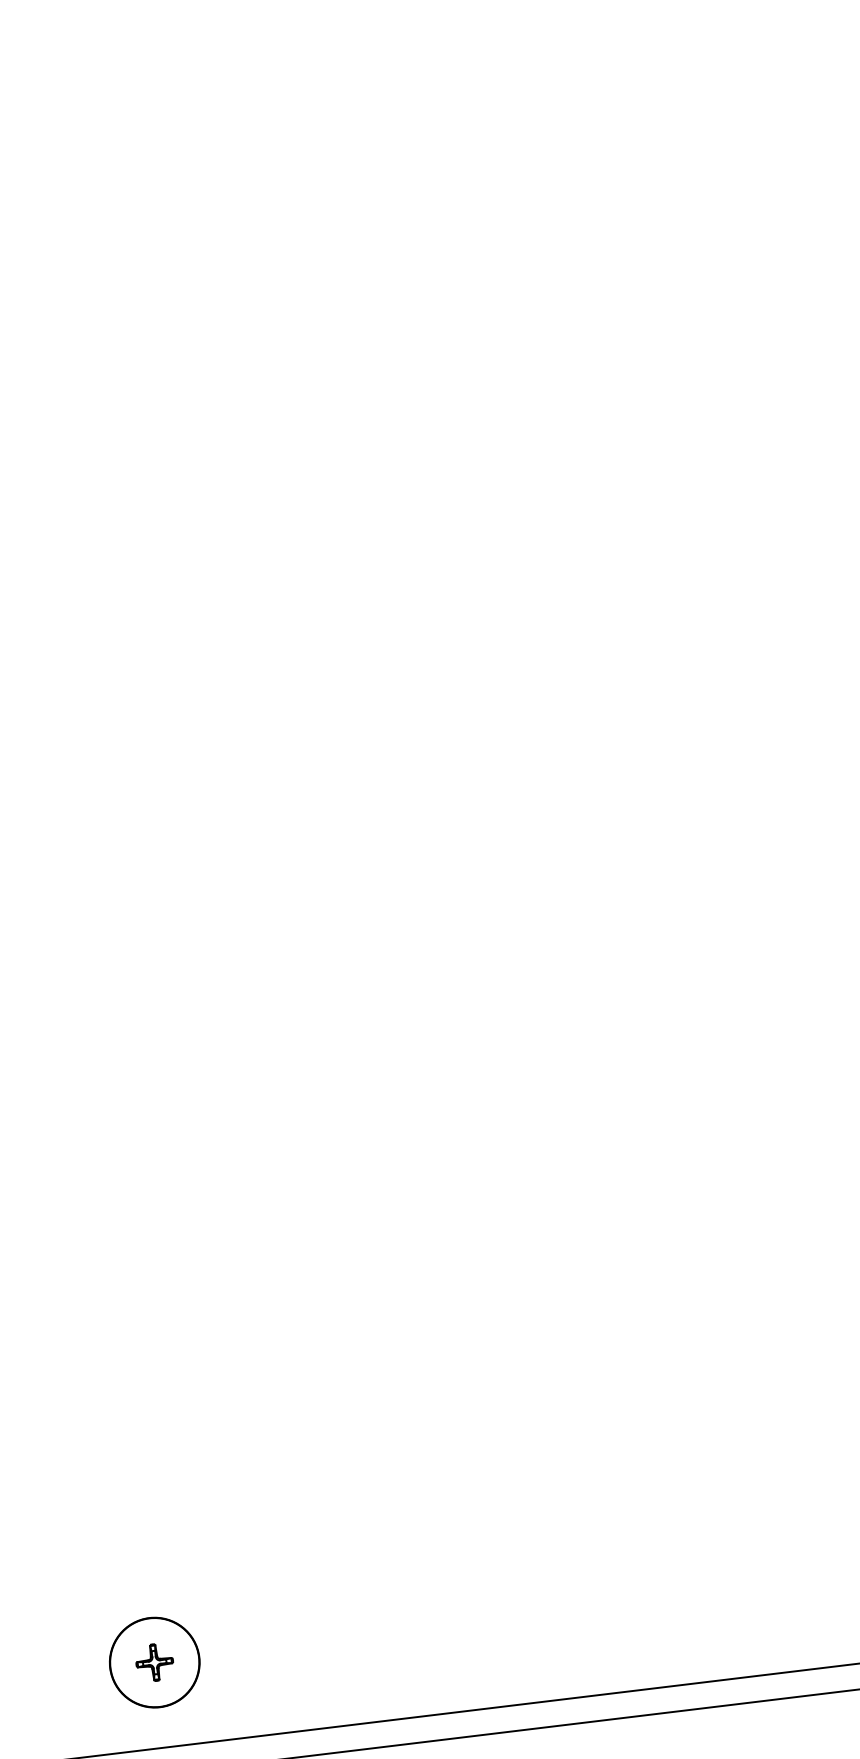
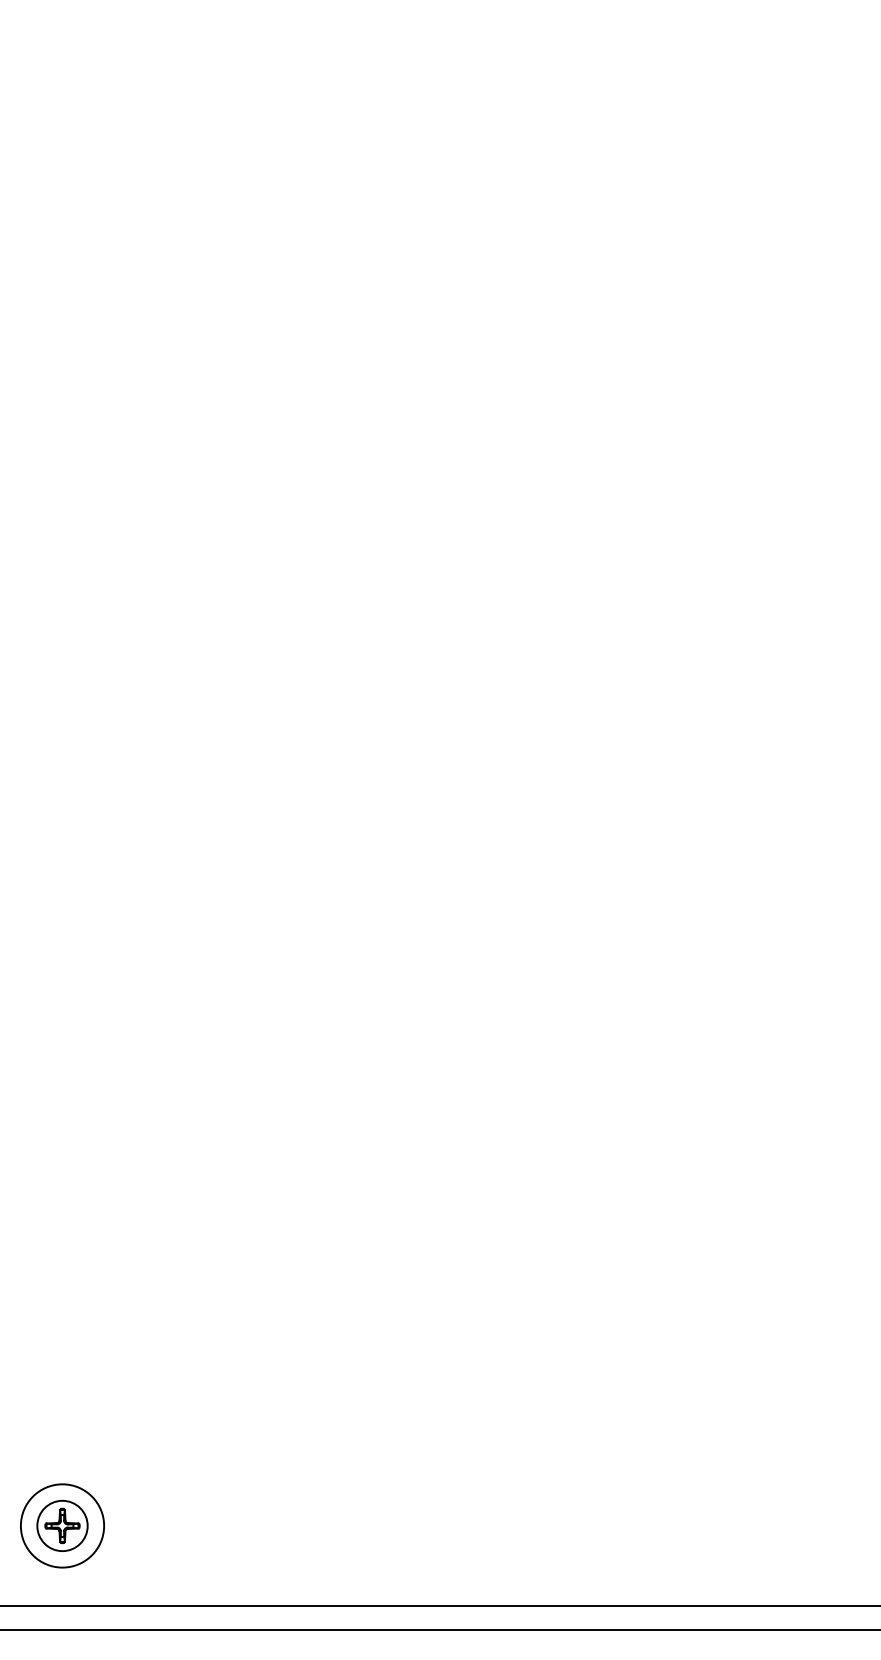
circle: (154, 1662) -> (62, 1525), size x0.6

